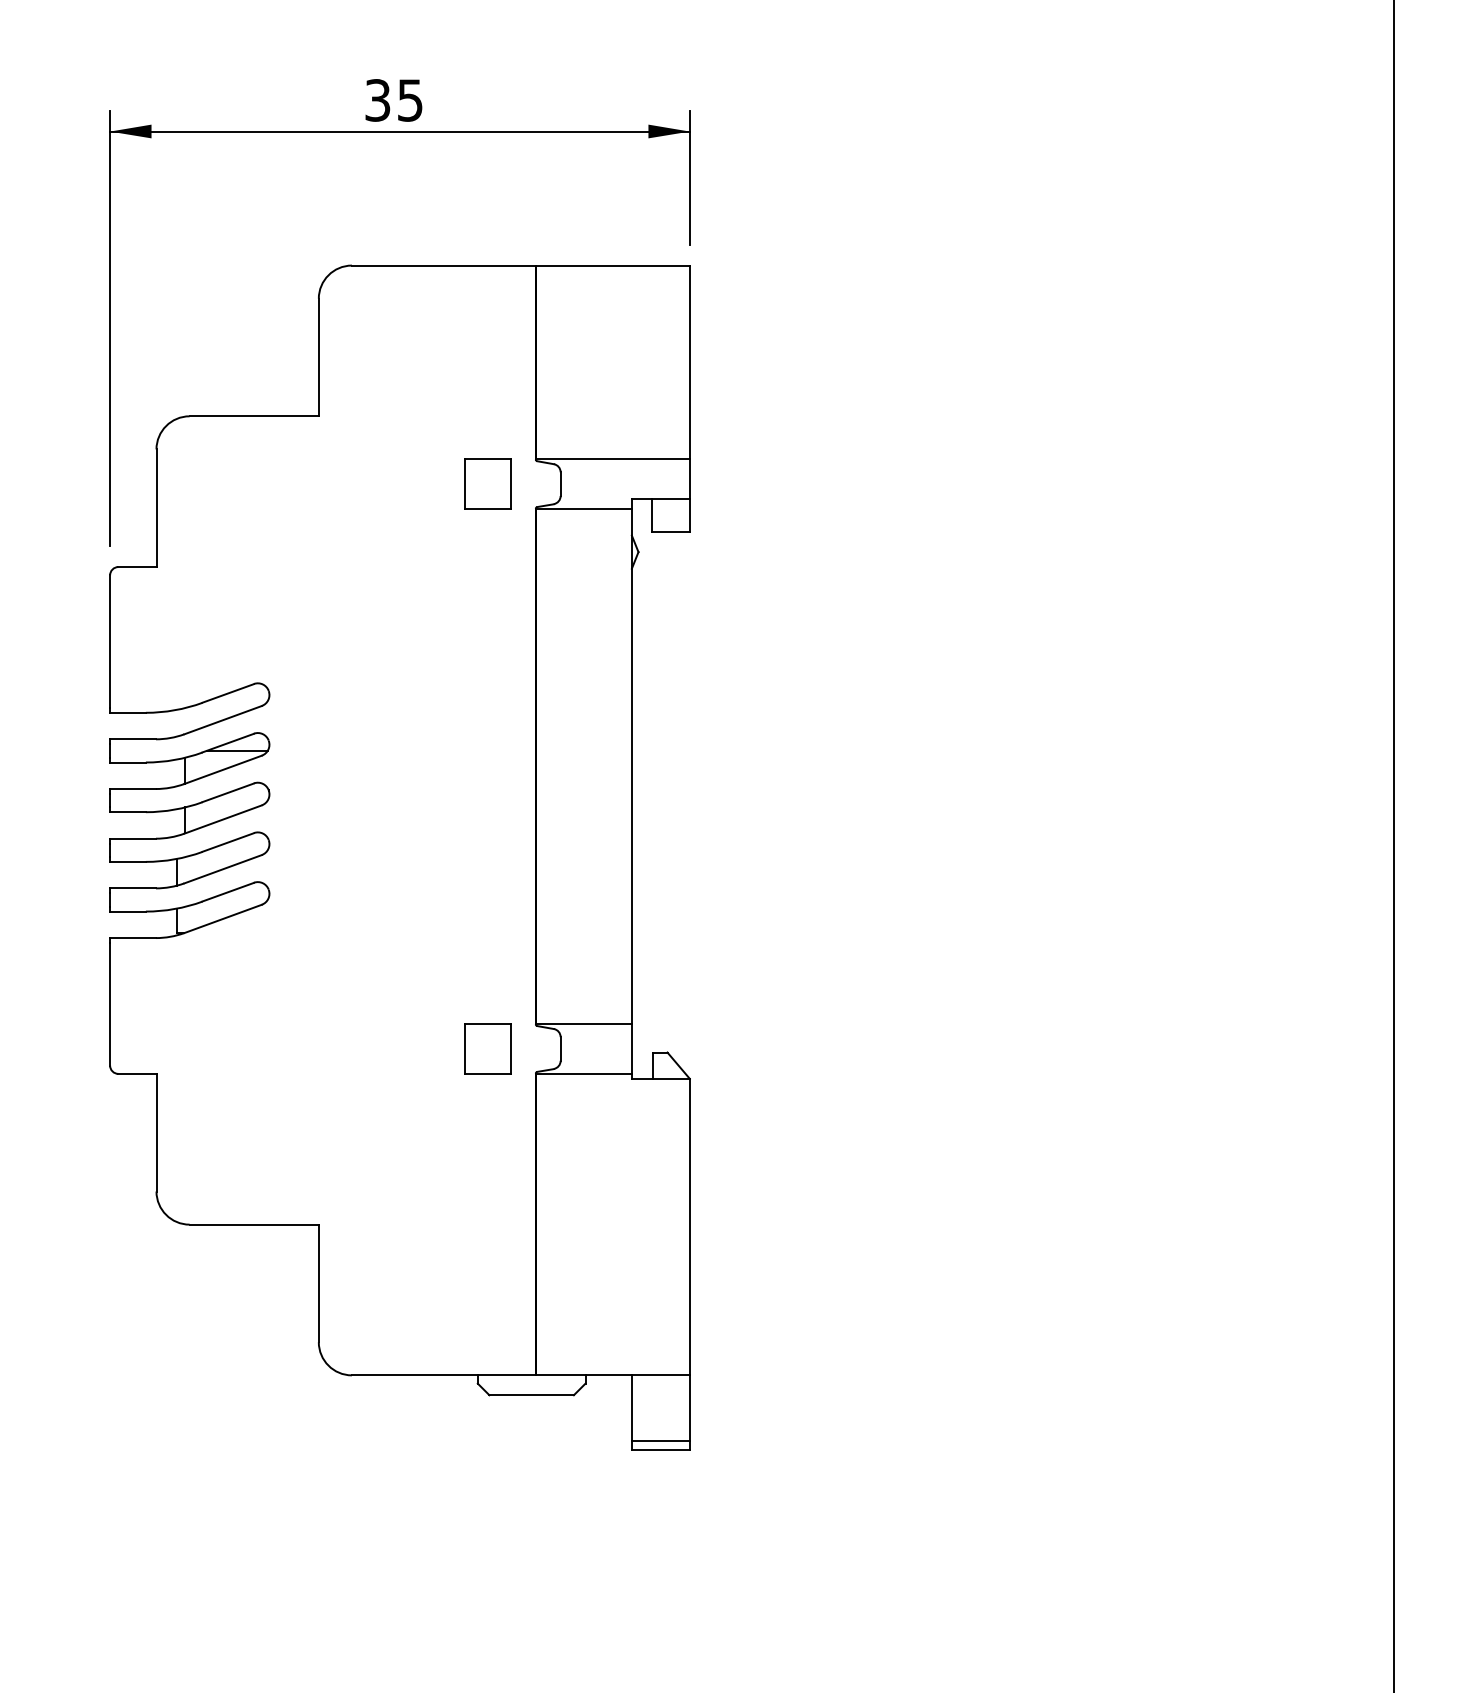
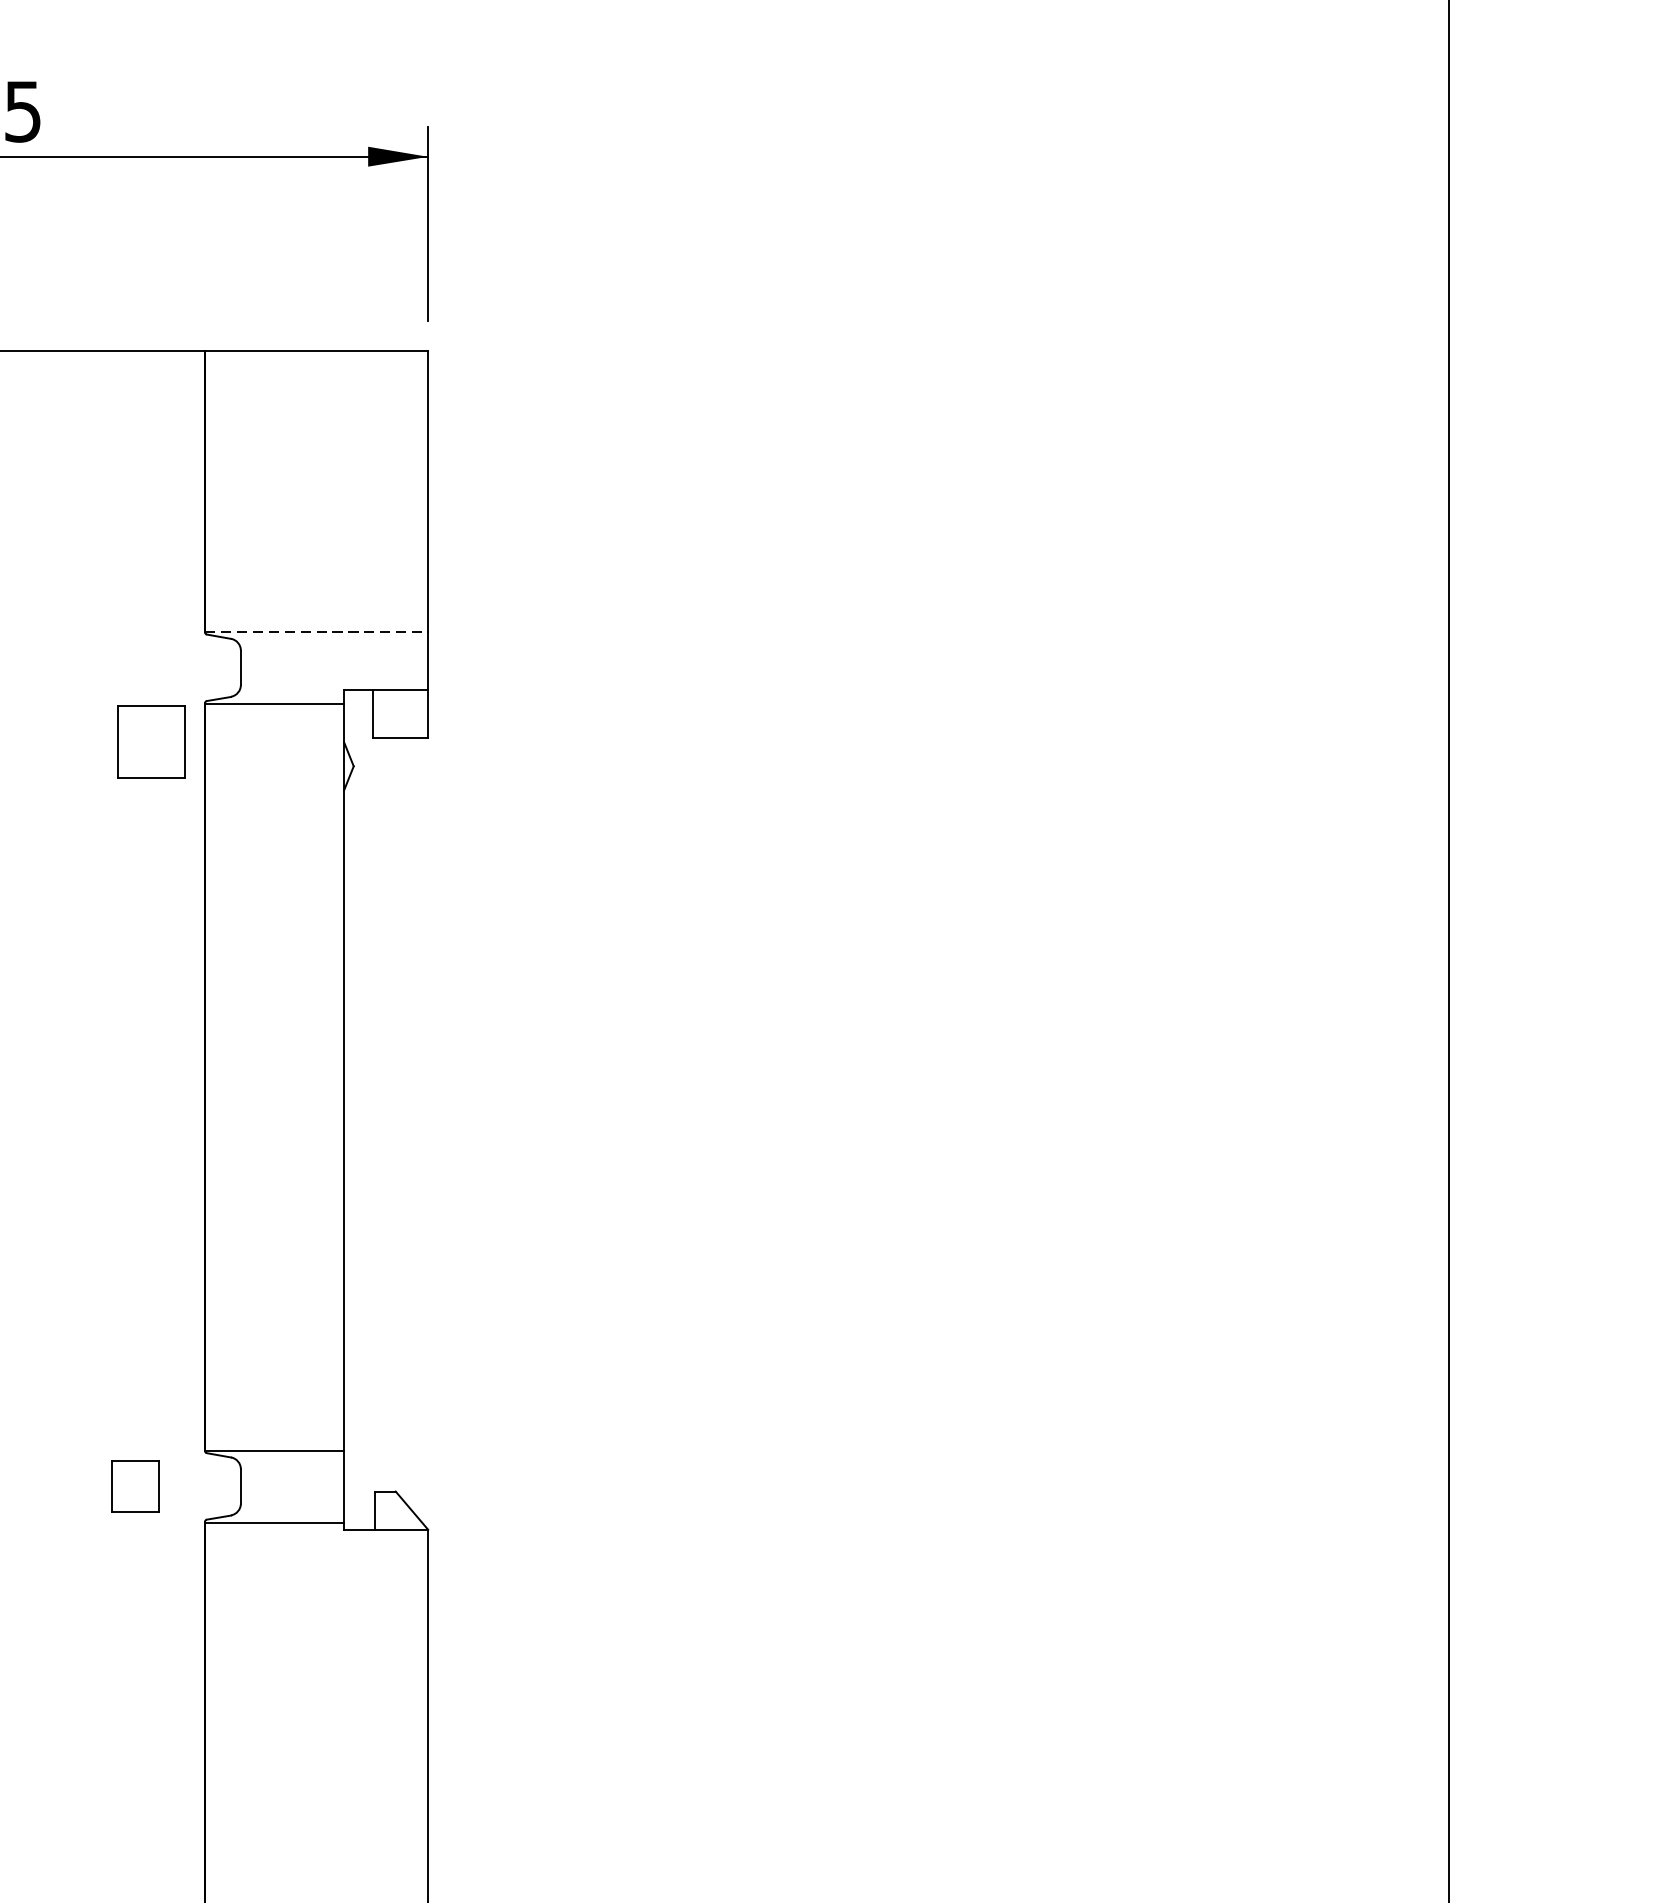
line: (613, 459) -> (317, 632), solid -> dashed
part: (487, 483) -> (150, 740), moved
part: (487, 1048) -> (134, 1485), size x0.7

